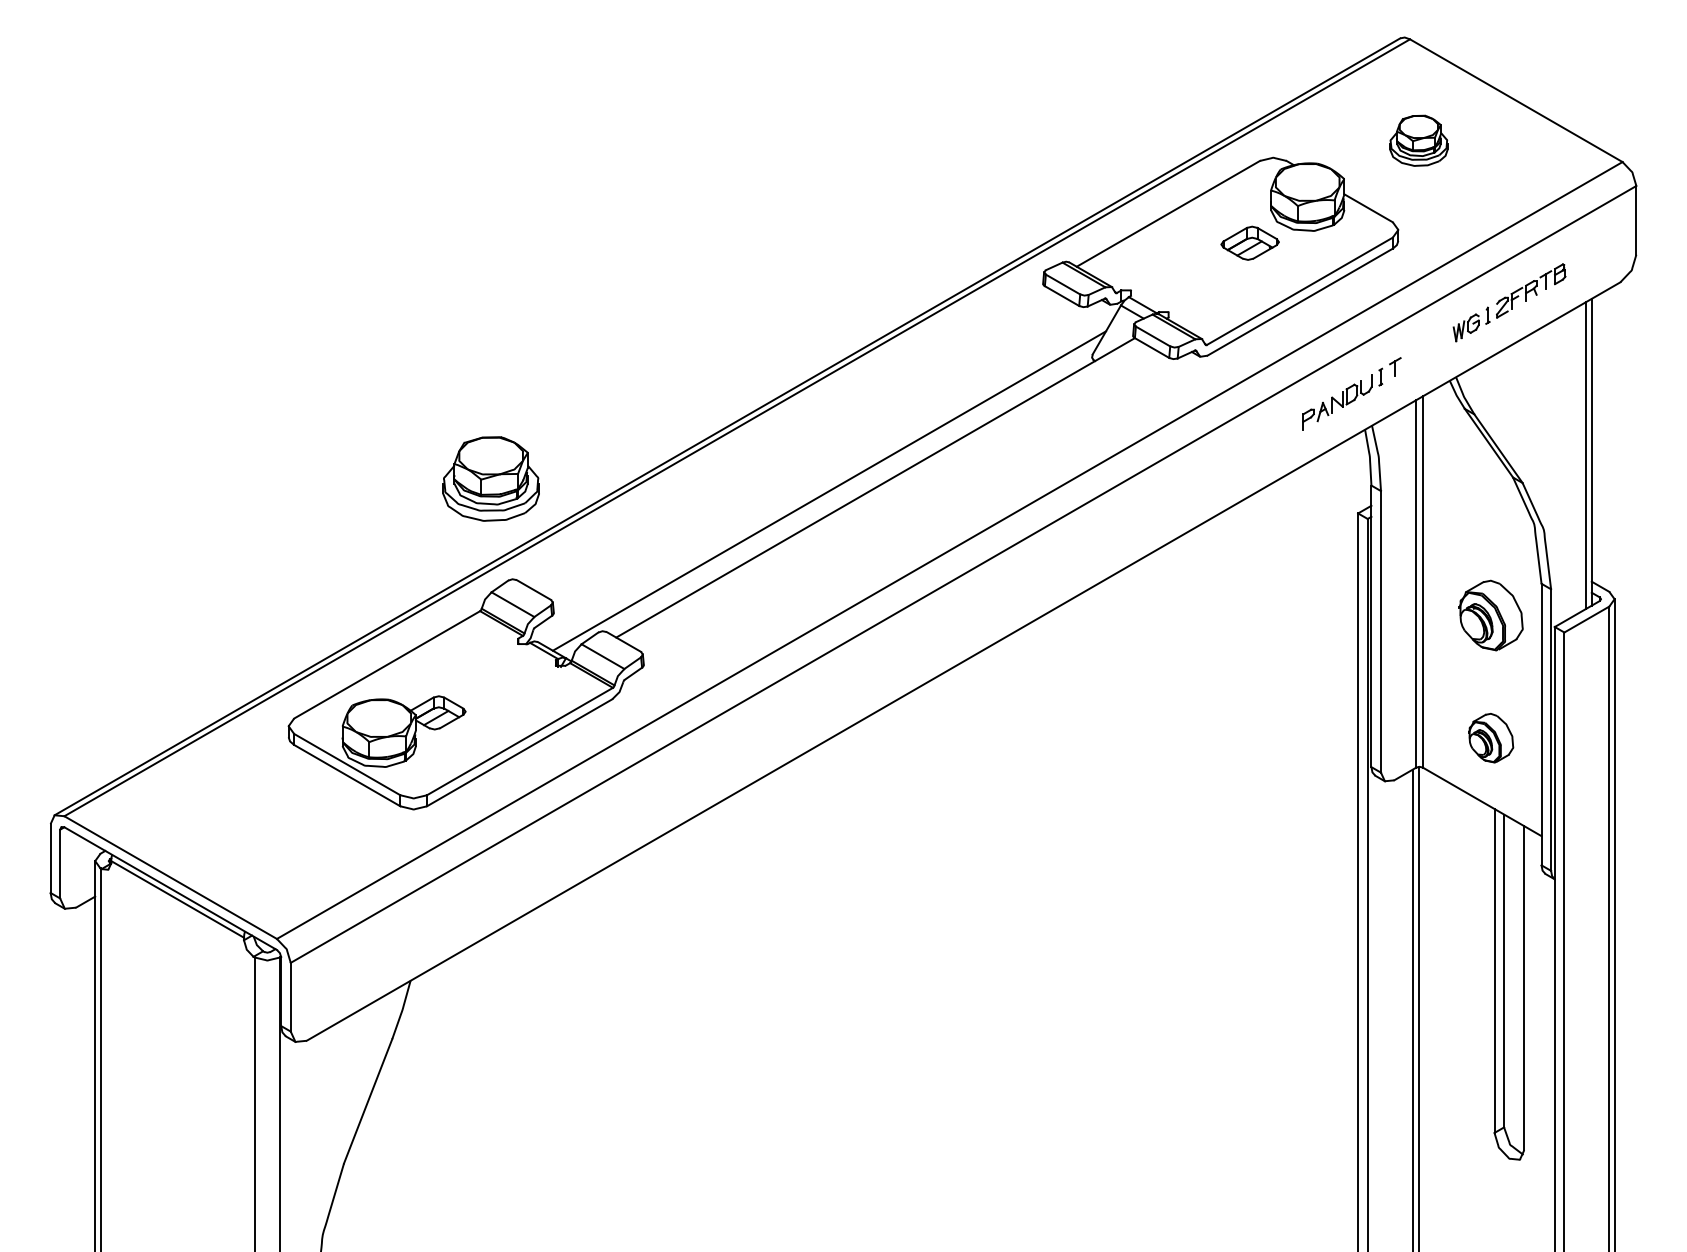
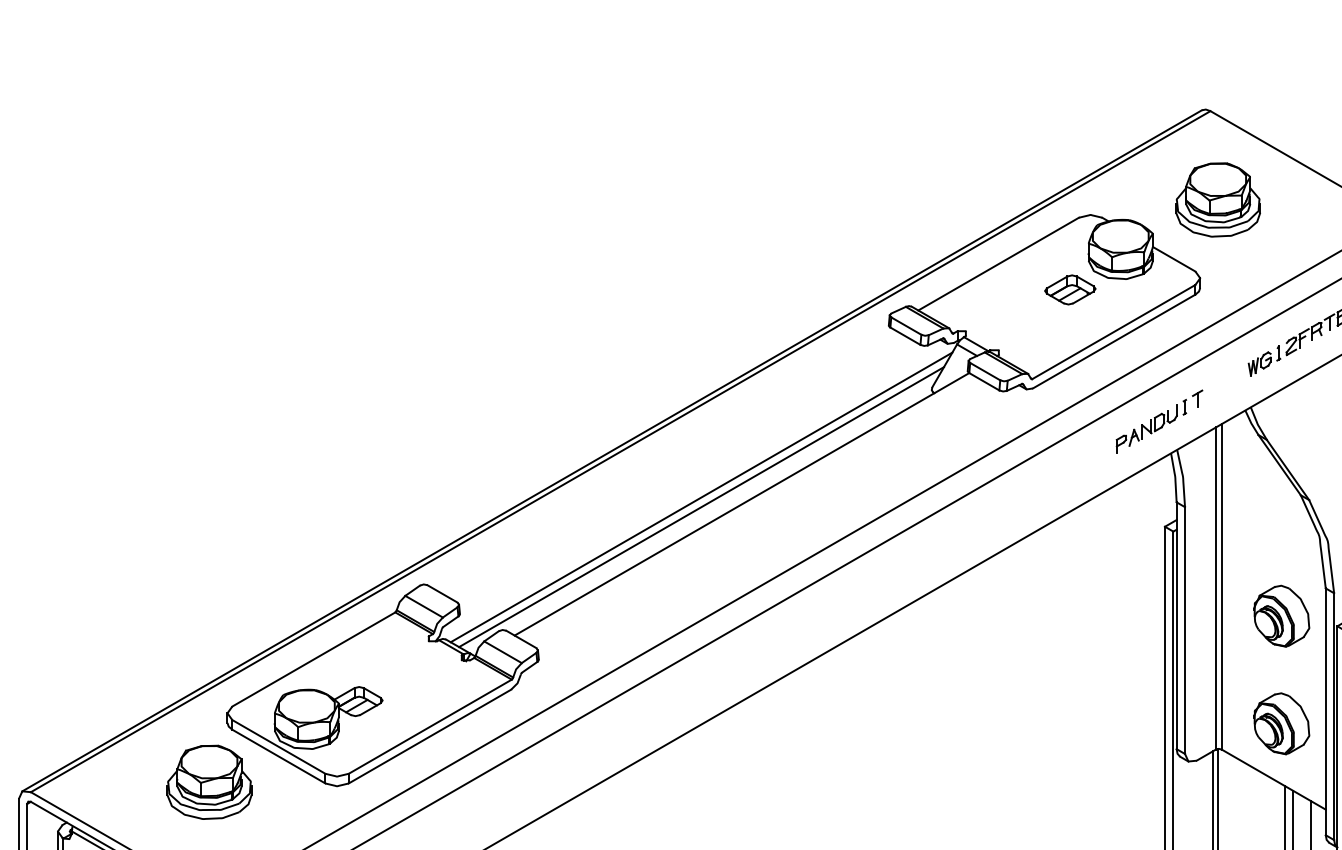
part: (1418, 140) -> (1217, 199), size x1.67
part: (490, 478) -> (208, 781), moved
line: (829, 479) -> (701, 496), added
part: (1490, 737) -> (1281, 723), size x1.43

